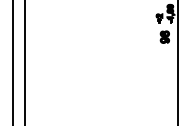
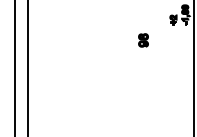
part: (164, 36) -> (143, 39), moved

